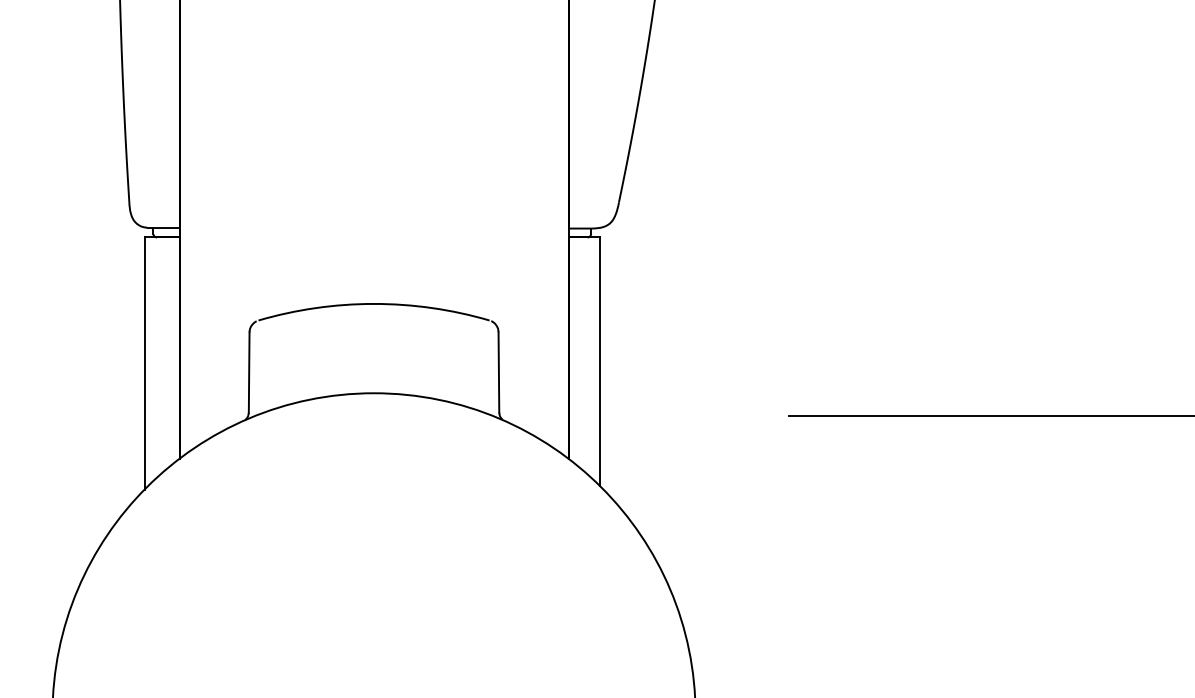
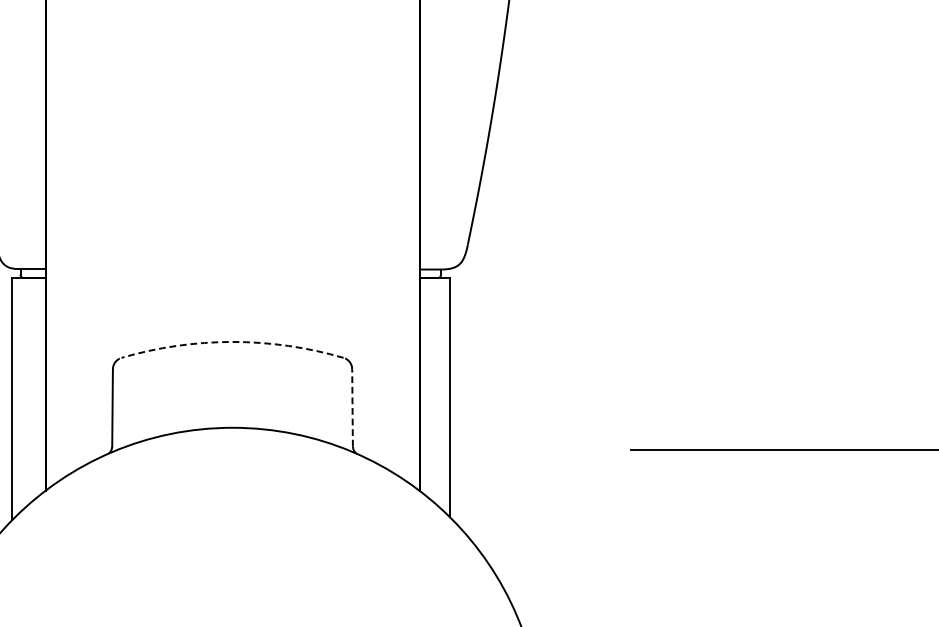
arc: (374, 303) -> (232, 341), solid -> dashed
line: (498, 372) -> (352, 407), solid -> dashed

